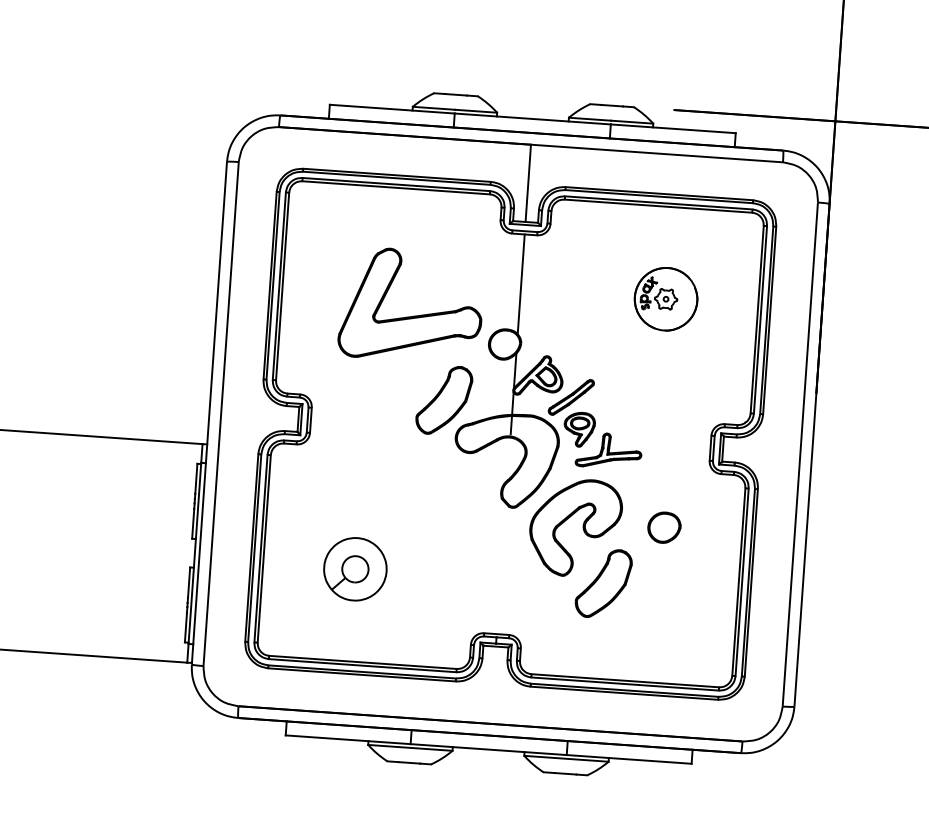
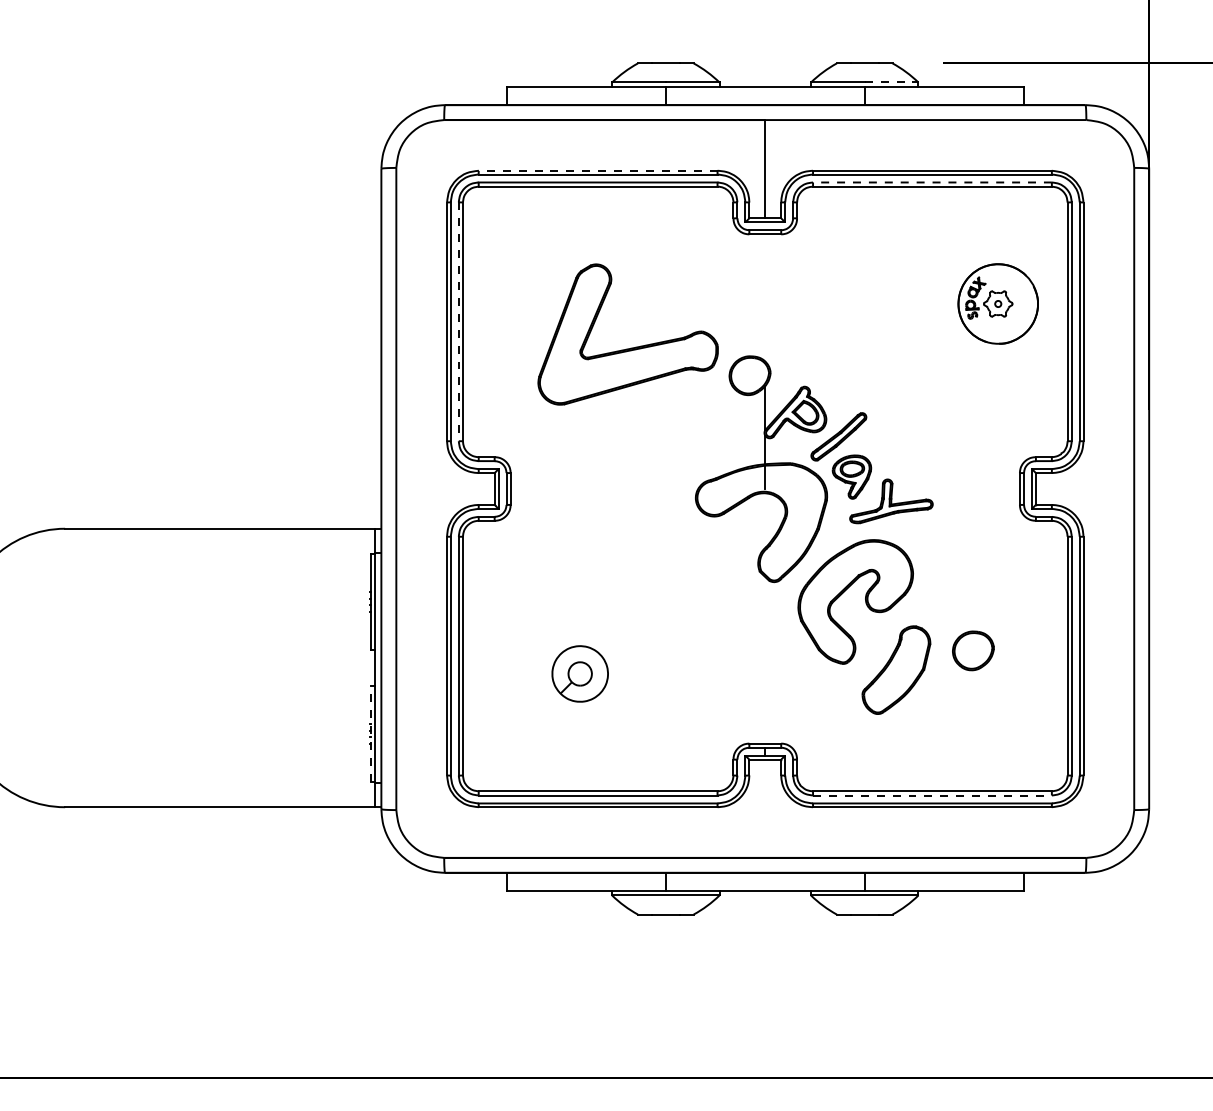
line: (632, 122) -> (891, 82), solid -> dashed
line: (396, 175) -> (597, 170), solid -> dashed
line: (658, 202) -> (931, 182), solid -> dashed
line: (521, 284) -> (765, 297), removed
line: (279, 286) -> (458, 322), solid -> dashed
part: (665, 298) -> (997, 303), moved
part: (443, 400) -> (677, 451), removed
part: (664, 527) -> (973, 650), moved
part: (354, 568) -> (579, 673), size x0.7
line: (187, 605) -> (370, 734), solid -> dashed
line: (625, 684) -> (932, 795), solid -> dashed

